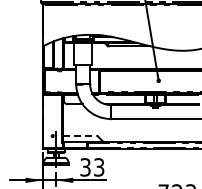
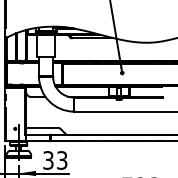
line: (79, 135) -> (42, 128), dashed -> solid

